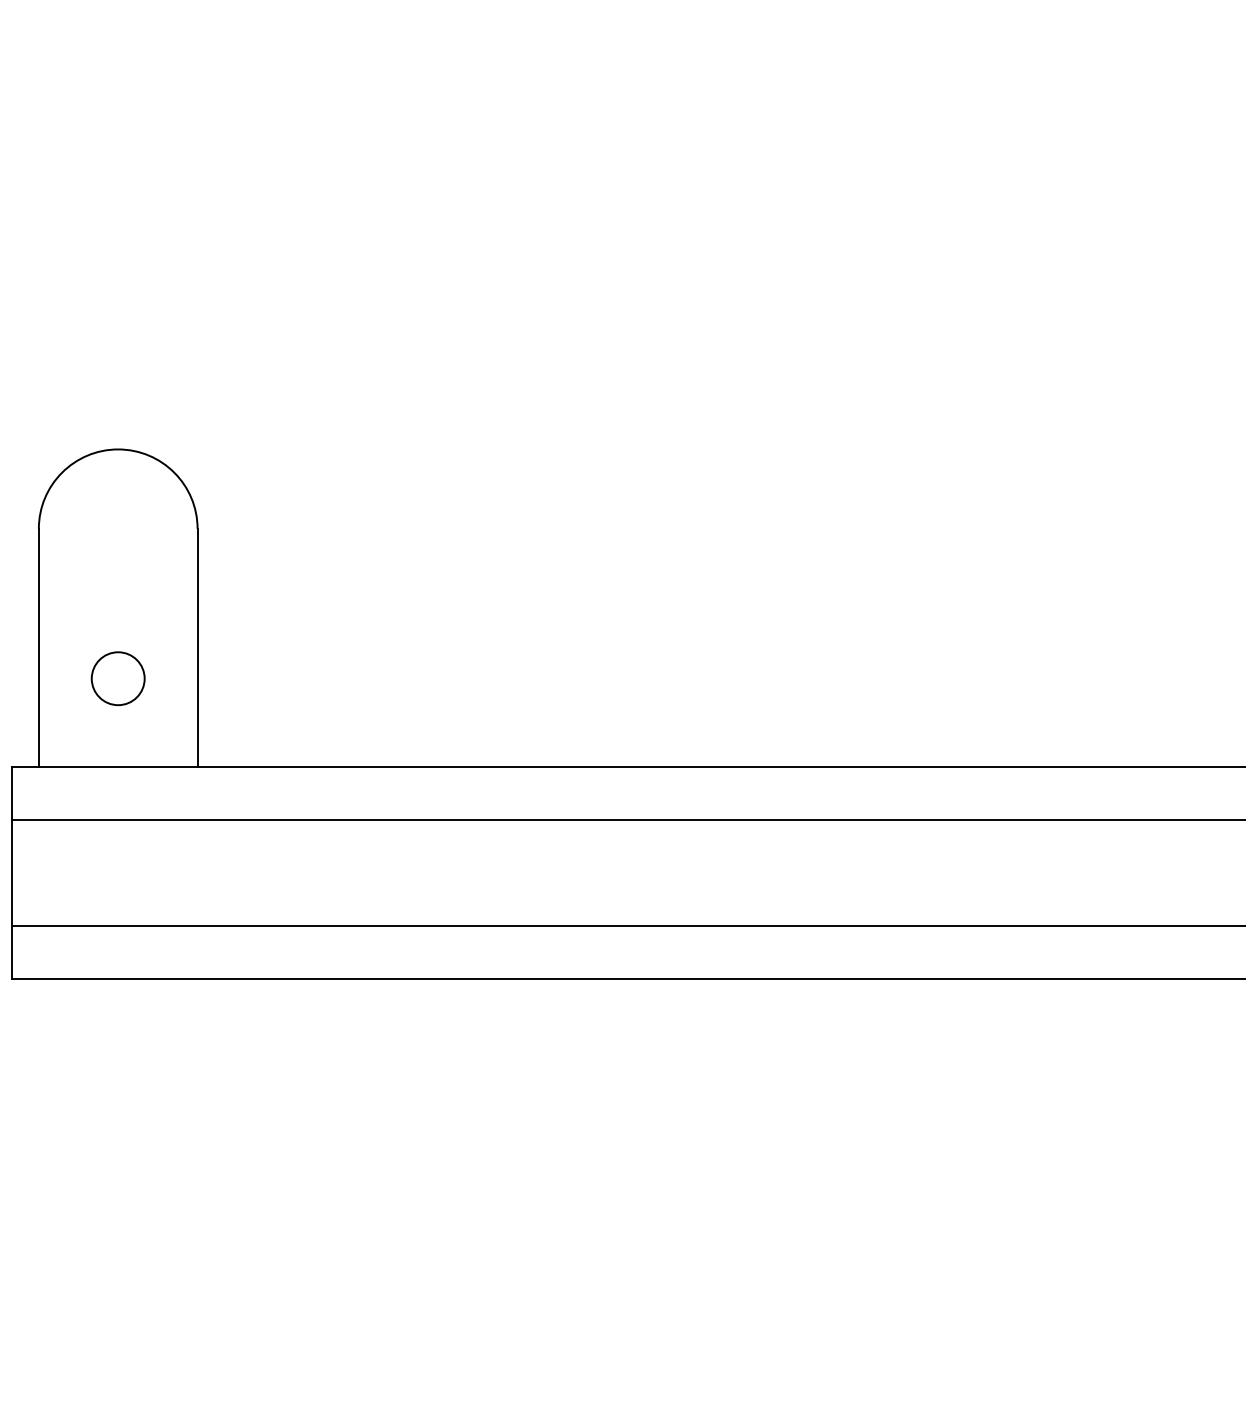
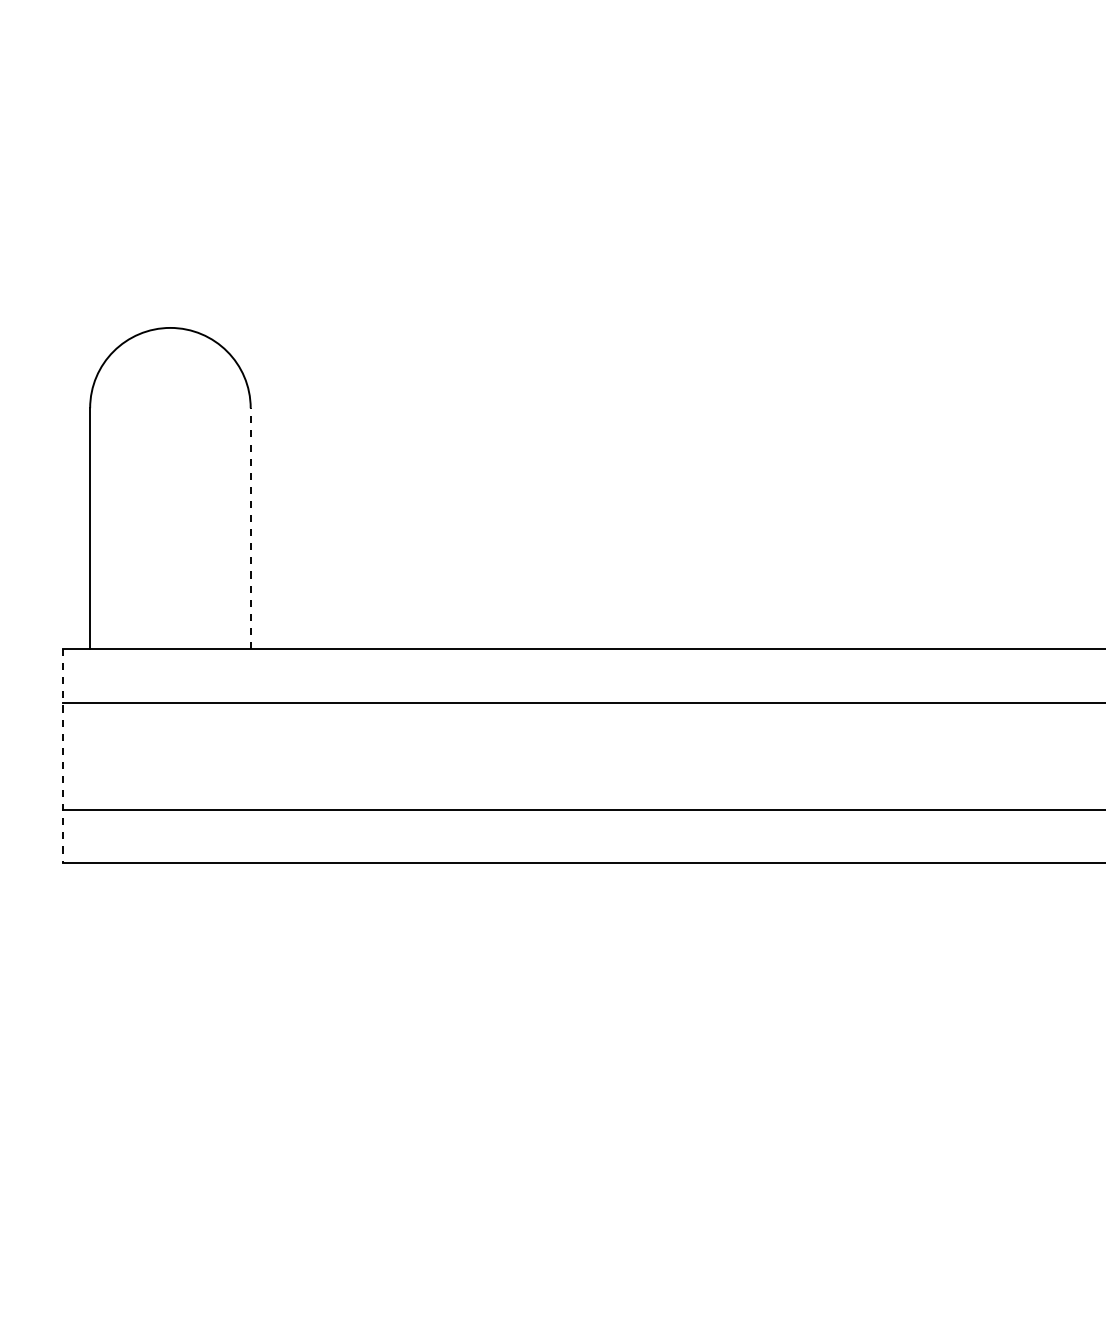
line: (197, 647) -> (250, 528), solid -> dashed
circle: (117, 678) -> (169, 559), removed
line: (12, 872) -> (63, 755), solid -> dashed

